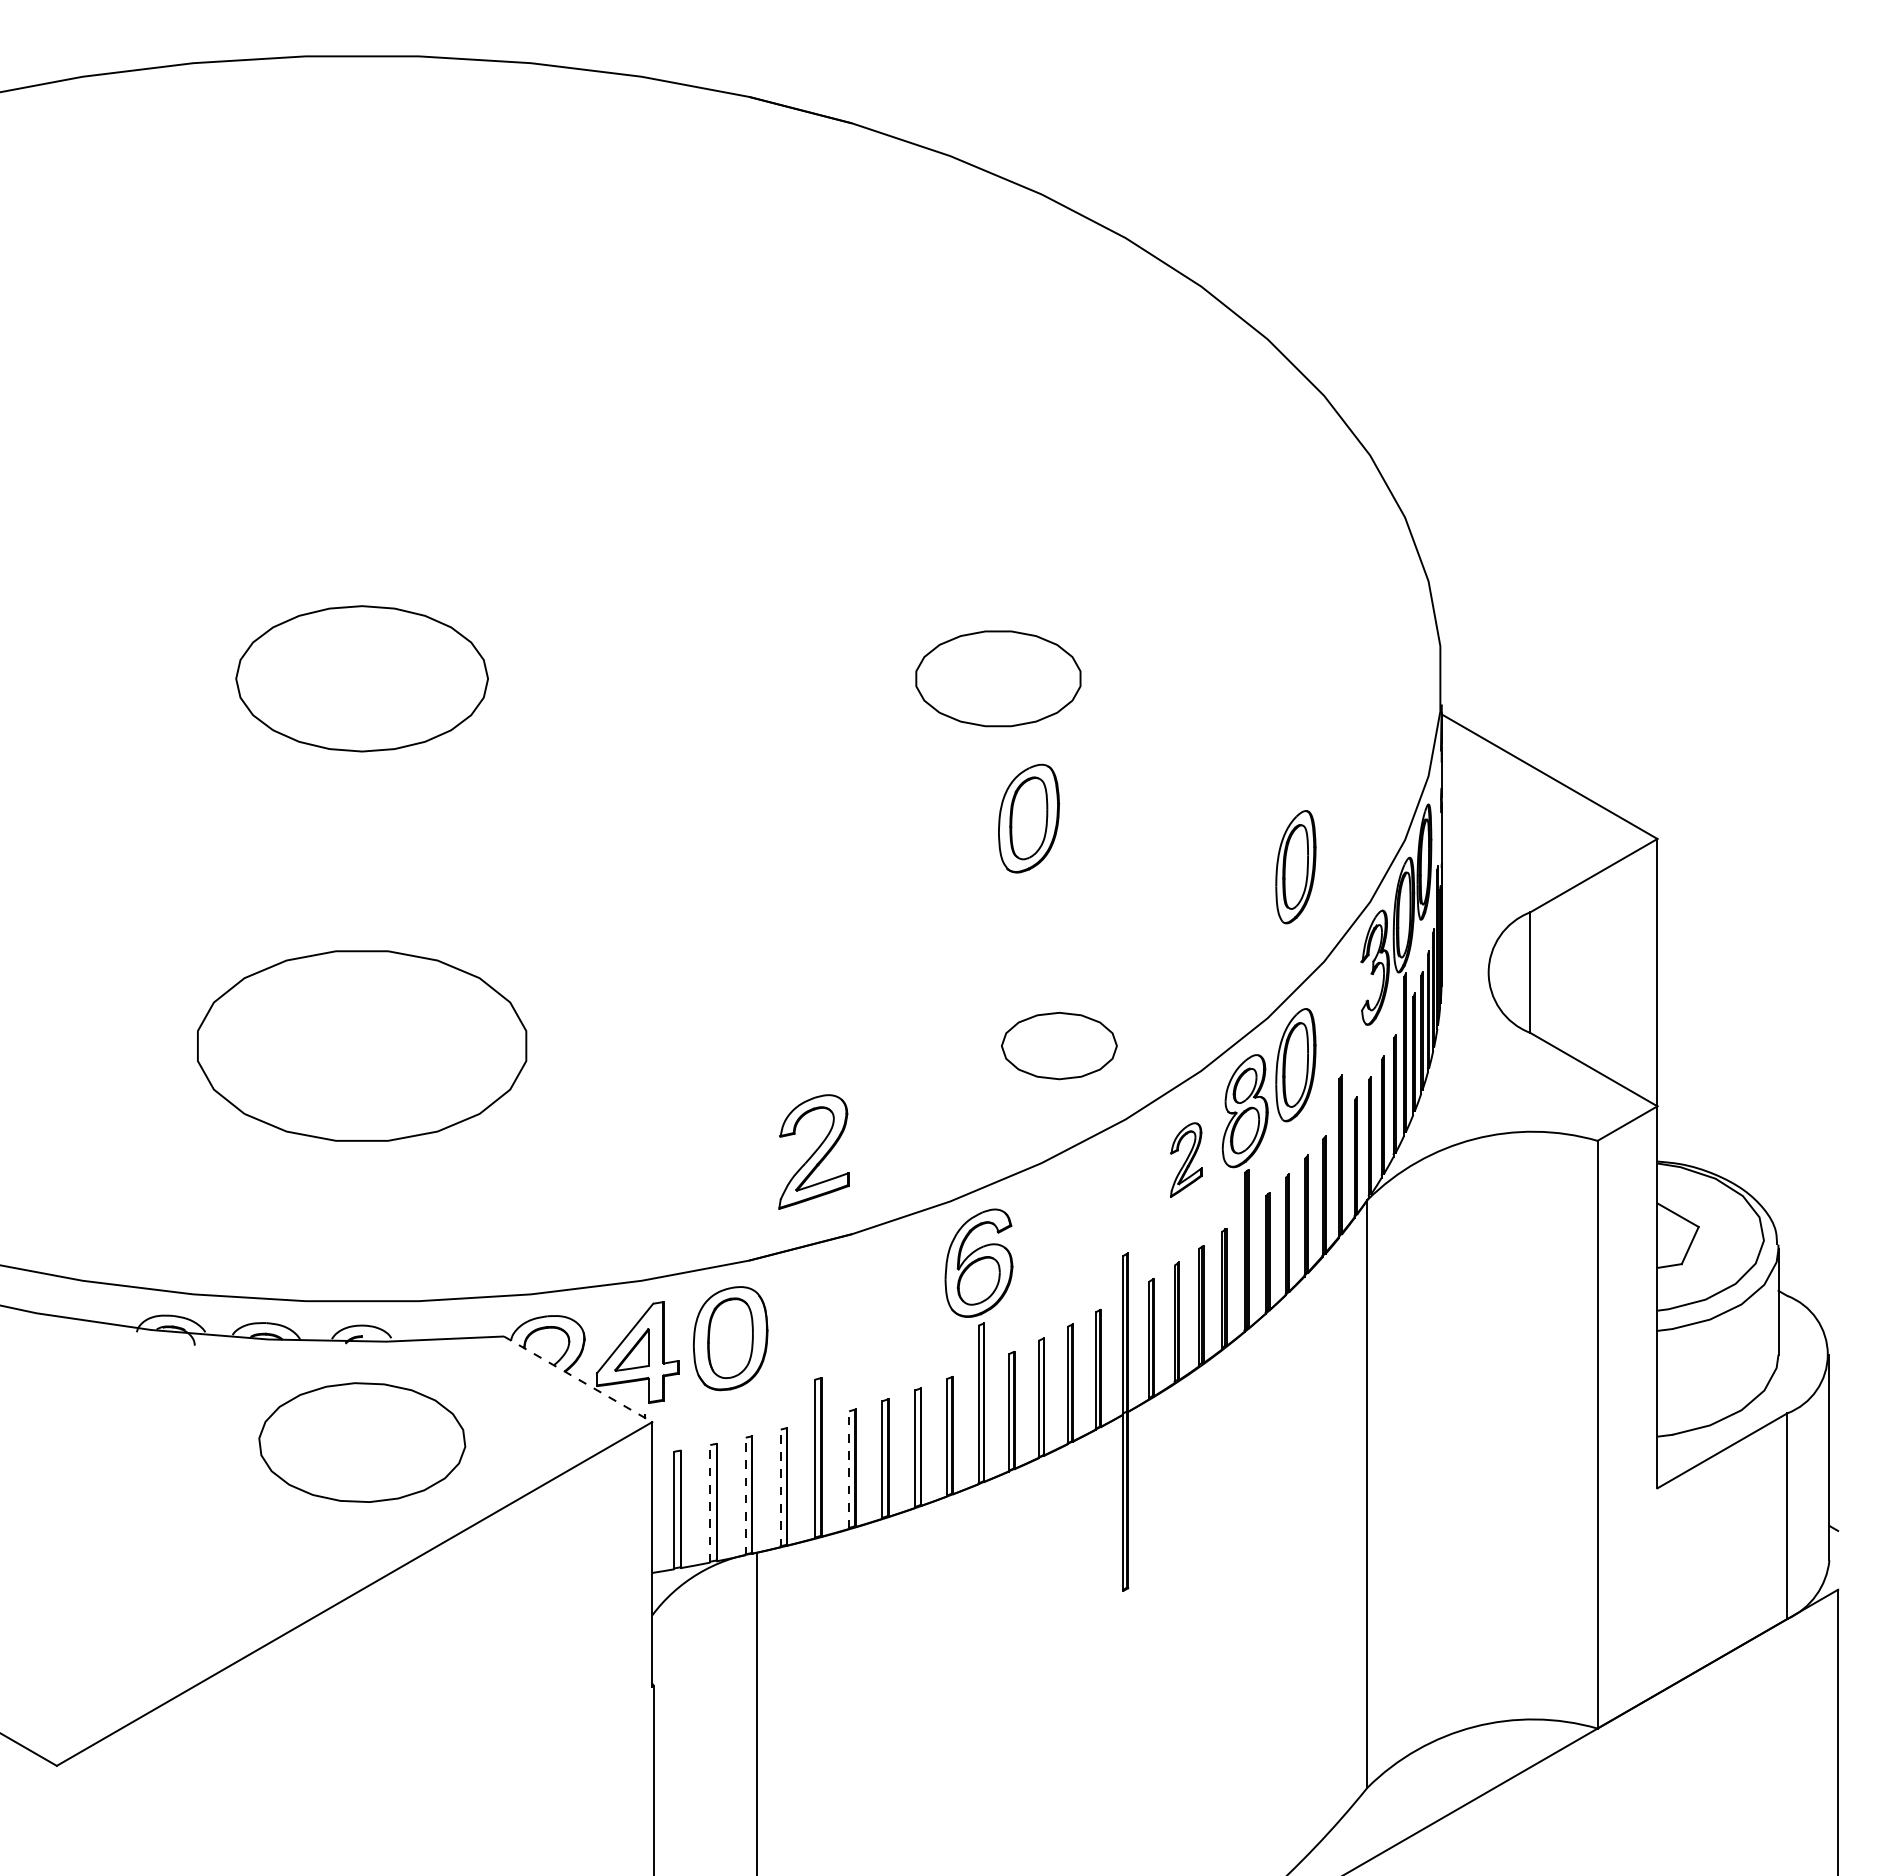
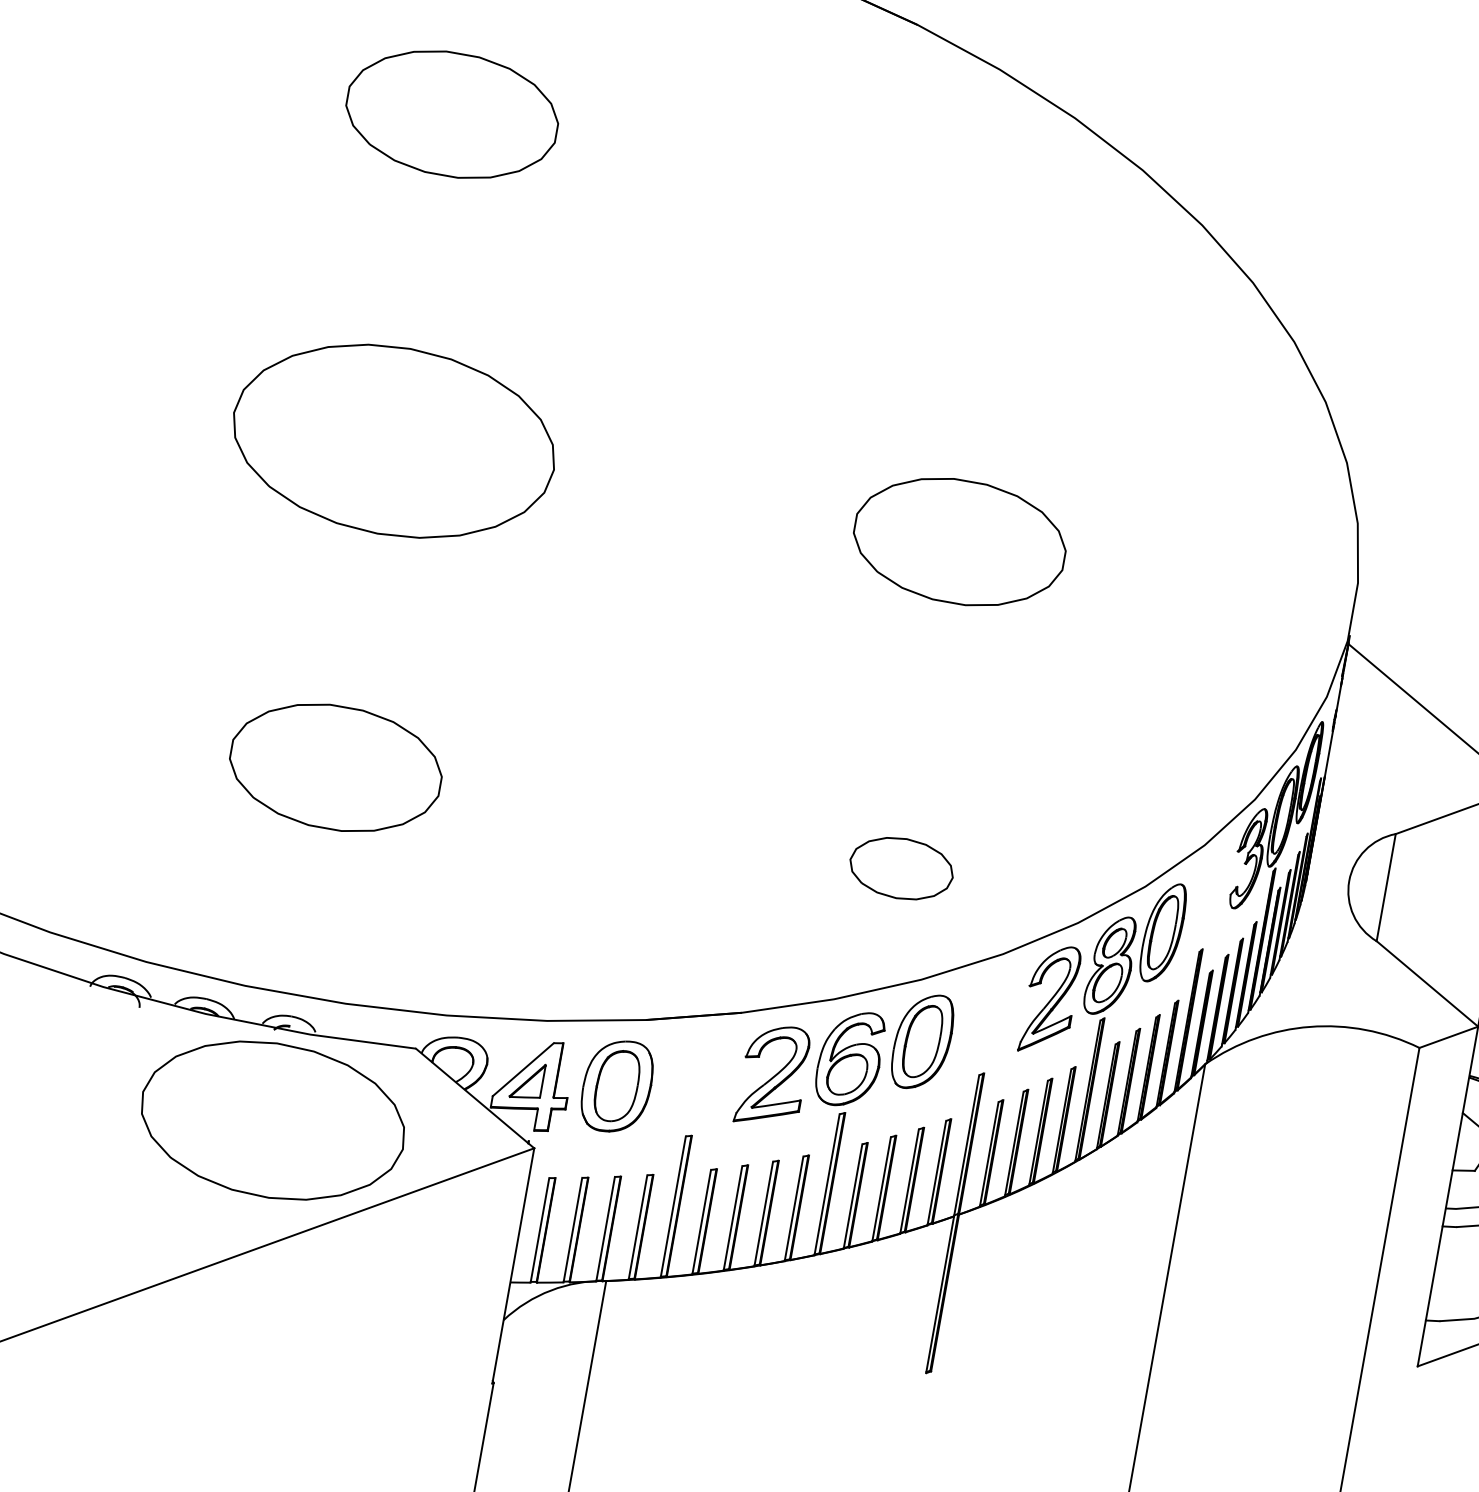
part: (362, 311) -> (452, 114), added
part: (361, 678) -> (393, 440), size x1.43
part: (998, 678) -> (959, 541), size x1.43
part: (1029, 818) -> (923, 1041), moved
part: (1295, 867) -> (1194, 756), removed
part: (362, 1045) -> (336, 767), size x0.71
part: (1059, 1045) -> (901, 868), moved
part: (813, 1151) -> (773, 1075), moved
part: (1186, 1159) -> (1050, 999), size x1.67
line: (578, 1379) -> (475, 1098), dashed -> solid
part: (362, 1442) -> (273, 1120), size x1.43
line: (849, 1470) -> (701, 1222), dashed -> solid
line: (780, 1488) -> (637, 1227), dashed -> solid
line: (745, 1496) -> (605, 1229), dashed -> solid
line: (710, 1503) -> (573, 1229), dashed -> solid

